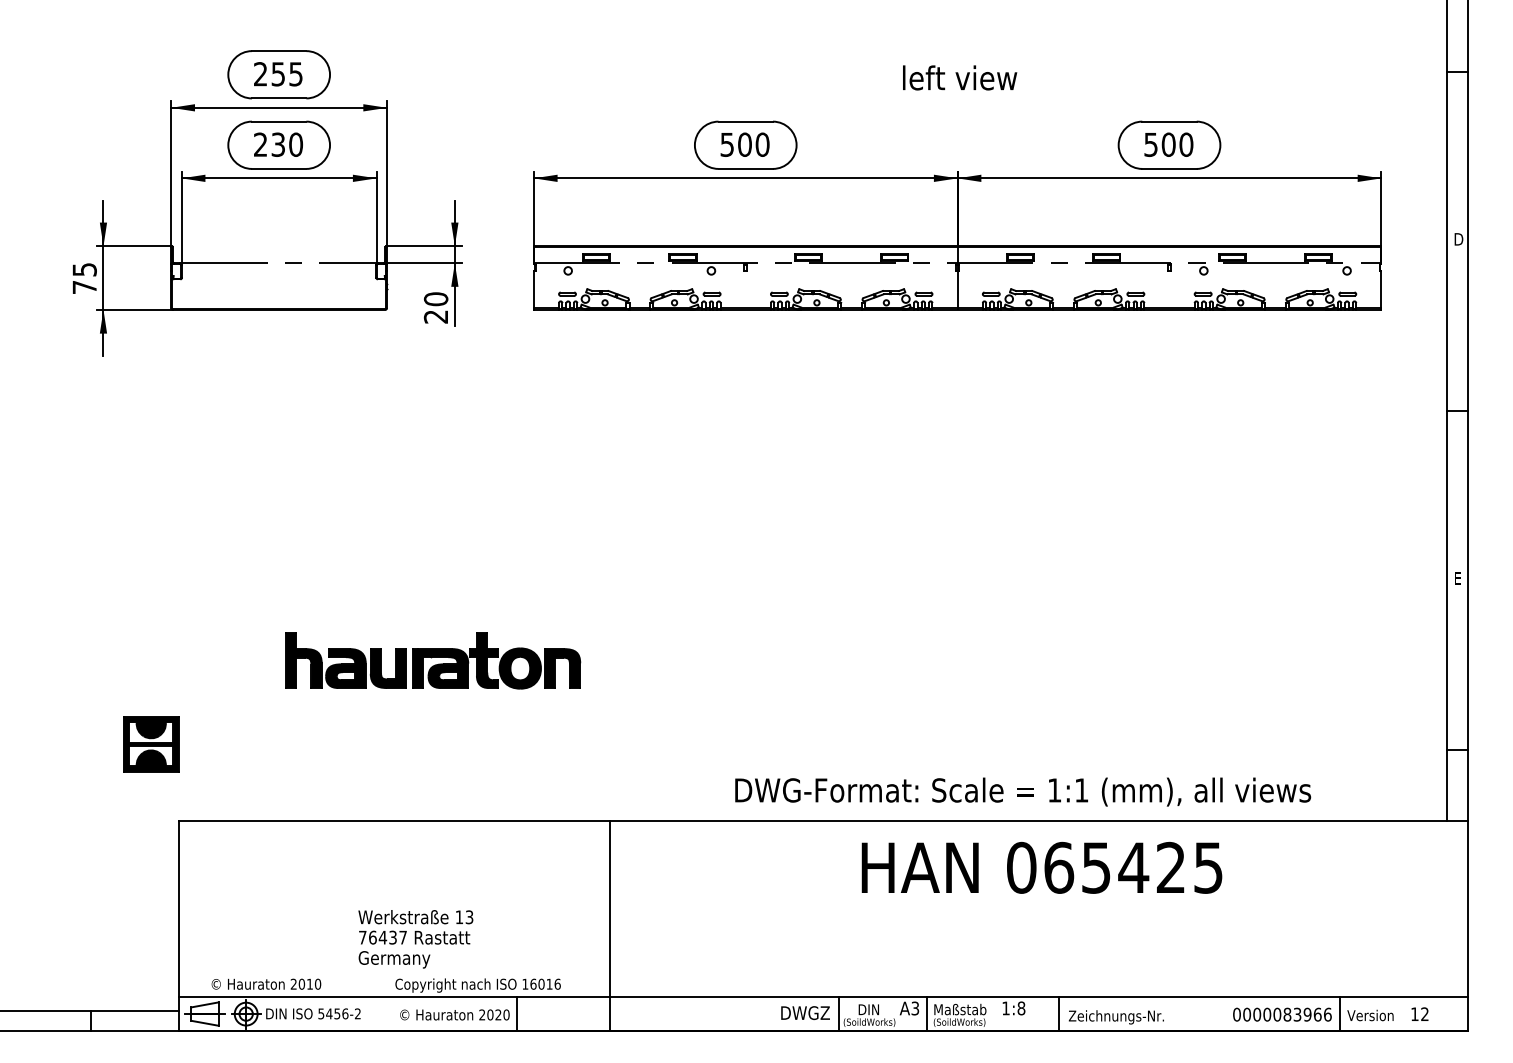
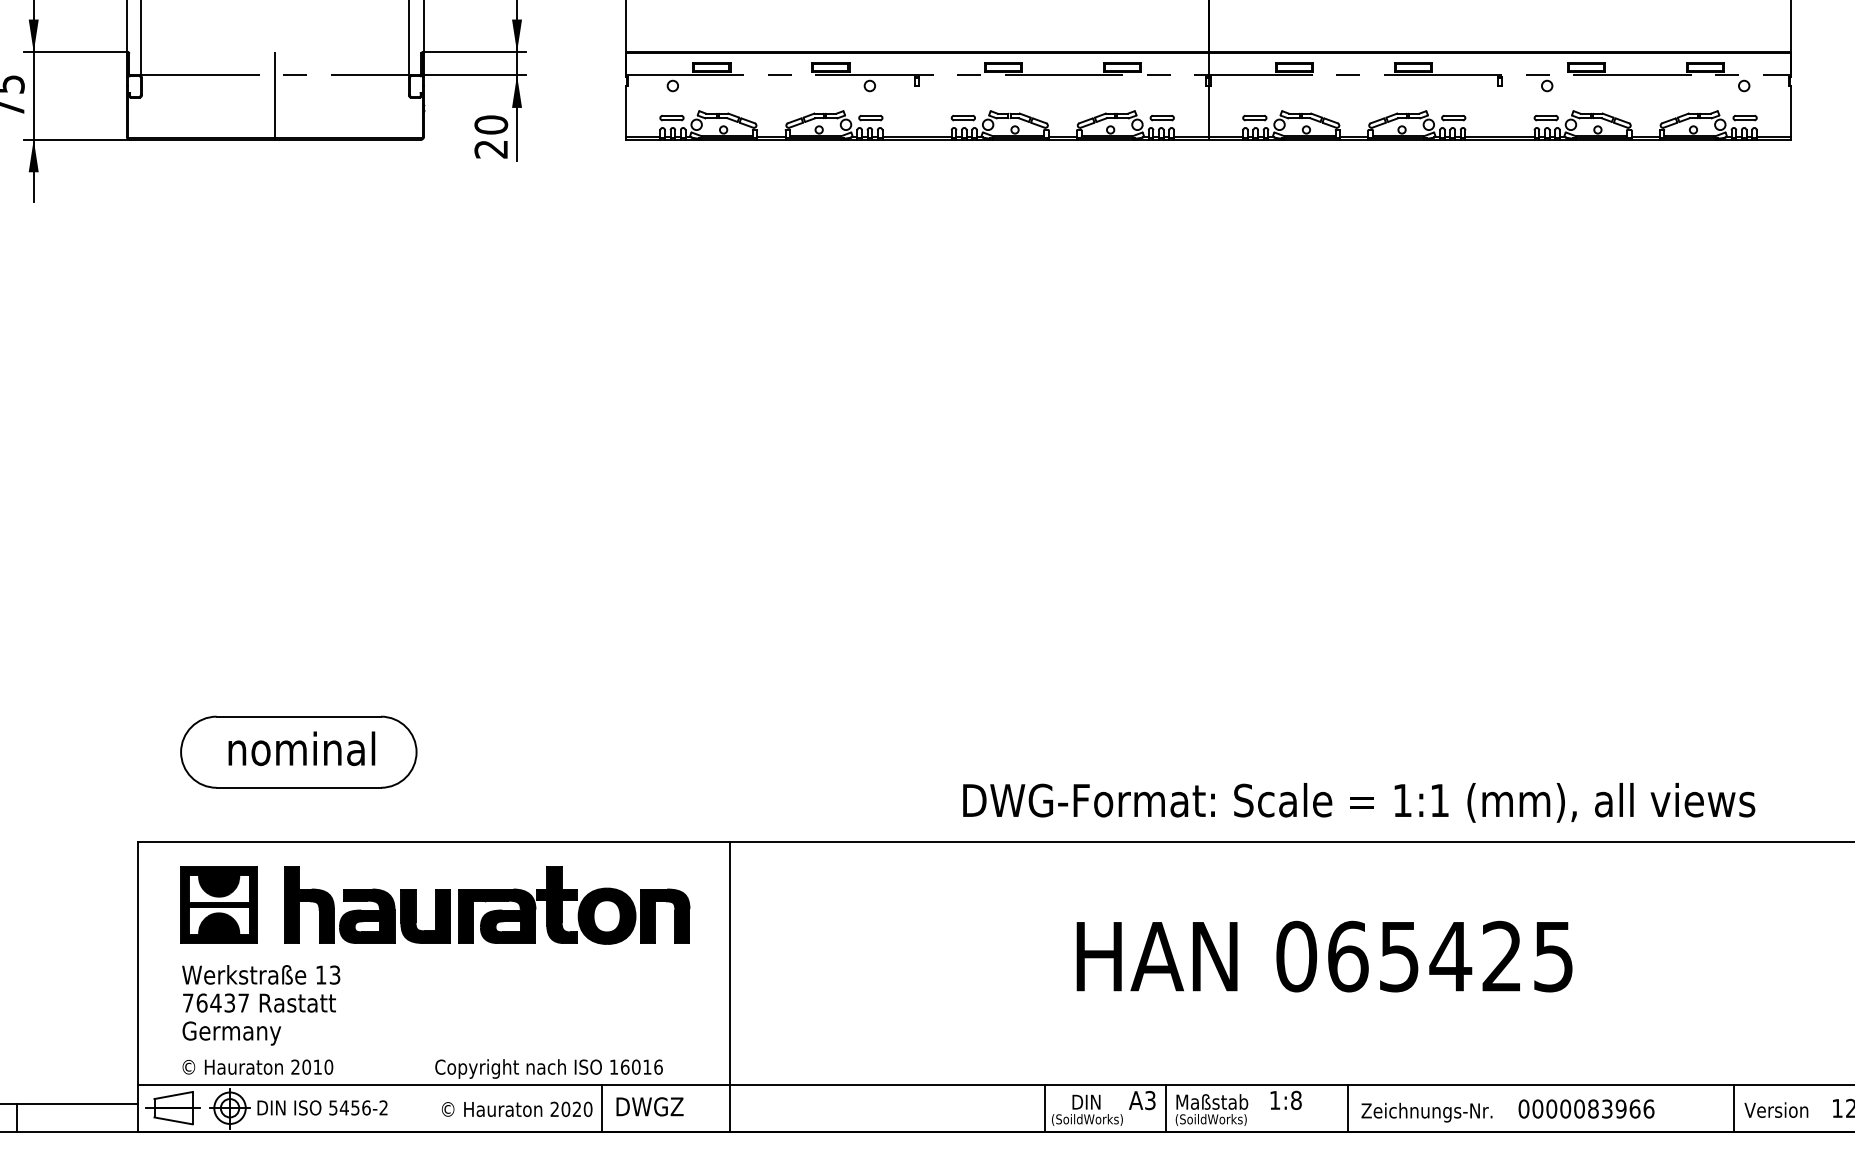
line: (279, 277) -> (275, 95), added
part: (433, 660) -> (487, 905), moved
part: (151, 744) -> (219, 905), moved
part: (295, 754) -> (297, 751), added
text: (1023, 791) -> (1359, 802), moved
text: (1041, 867) -> (1323, 956), moved
text: (415, 939) -> (260, 1005), moved
text: (805, 1013) -> (649, 1107), moved
text: (1282, 1014) -> (1586, 1108), moved

